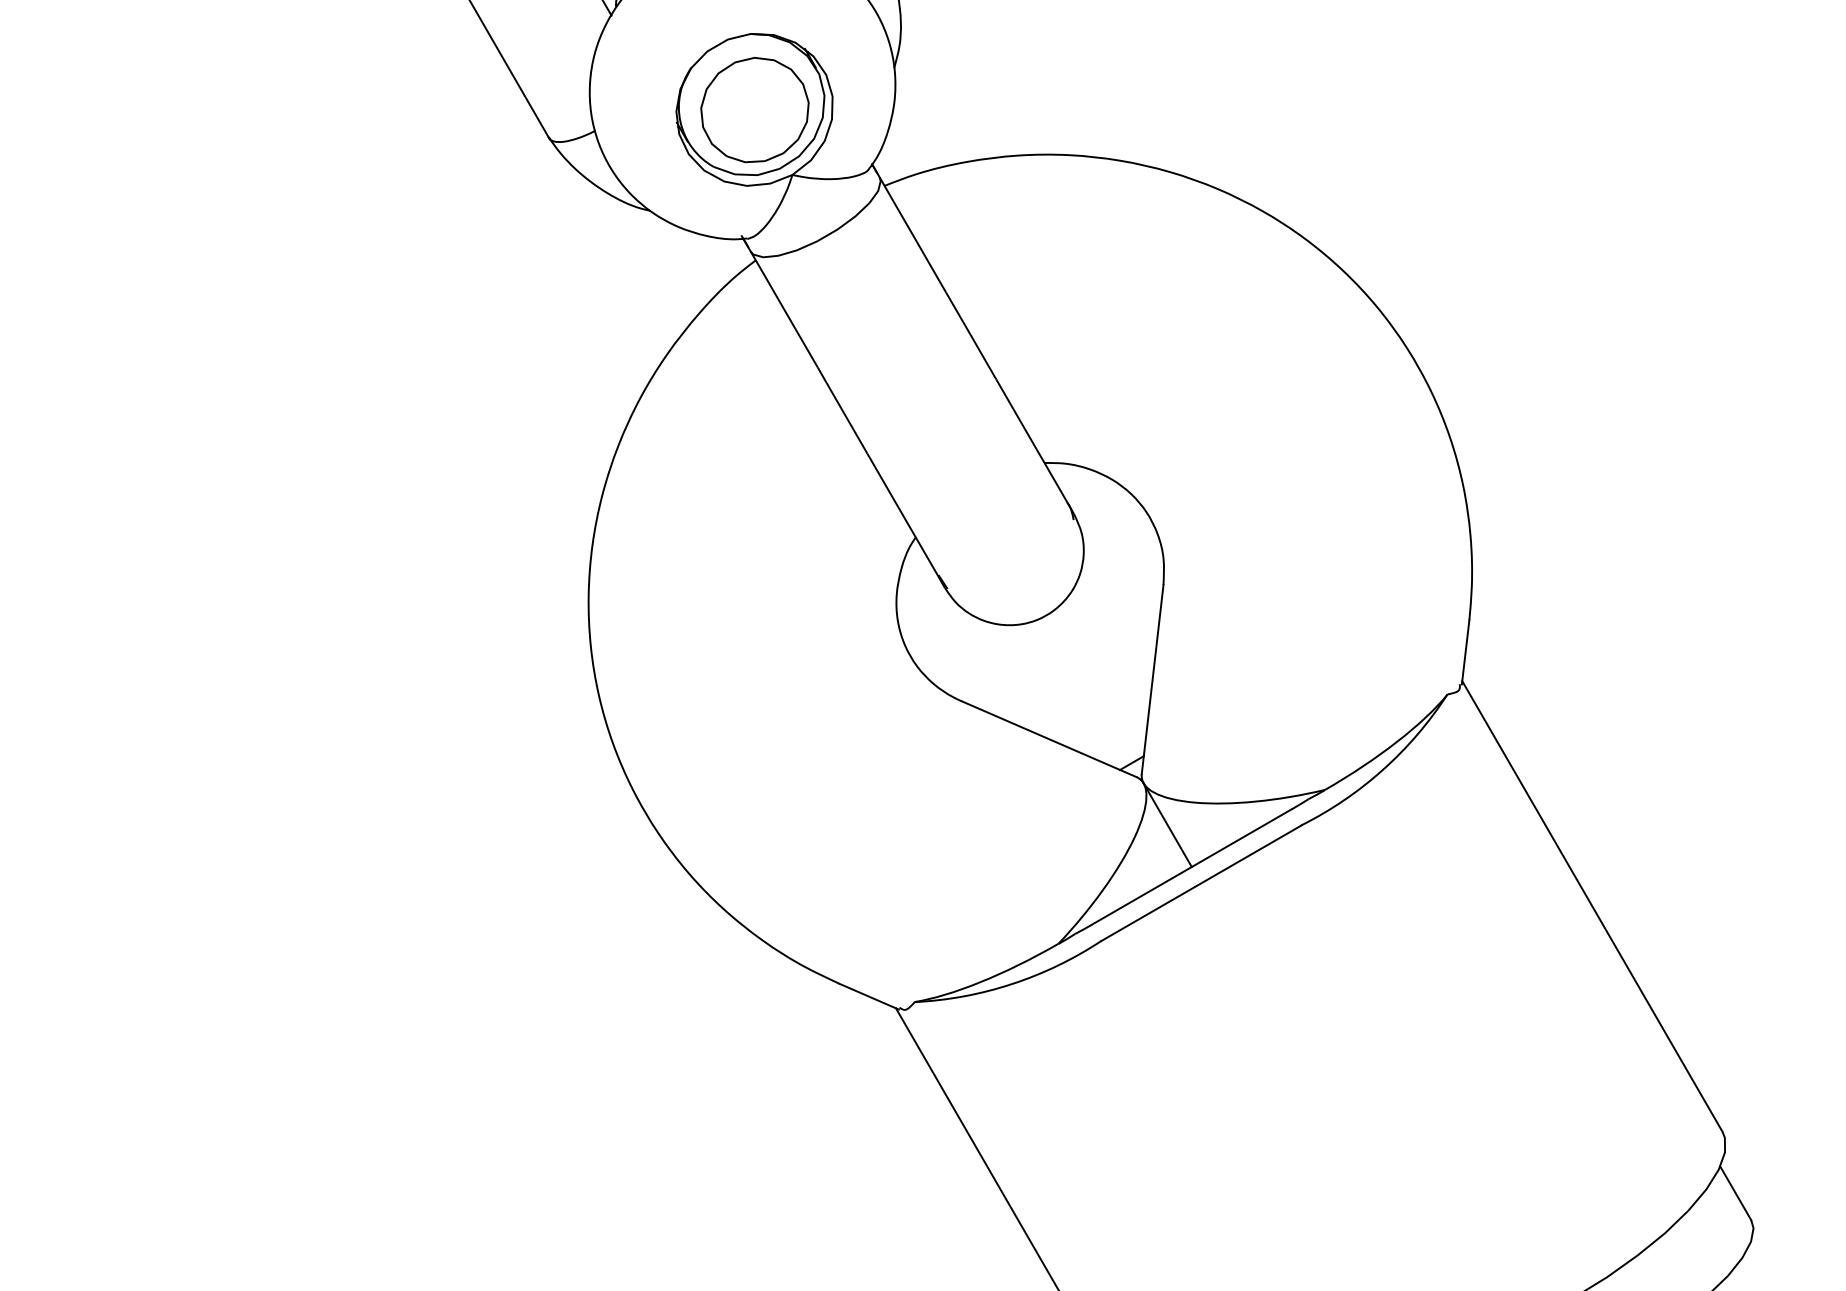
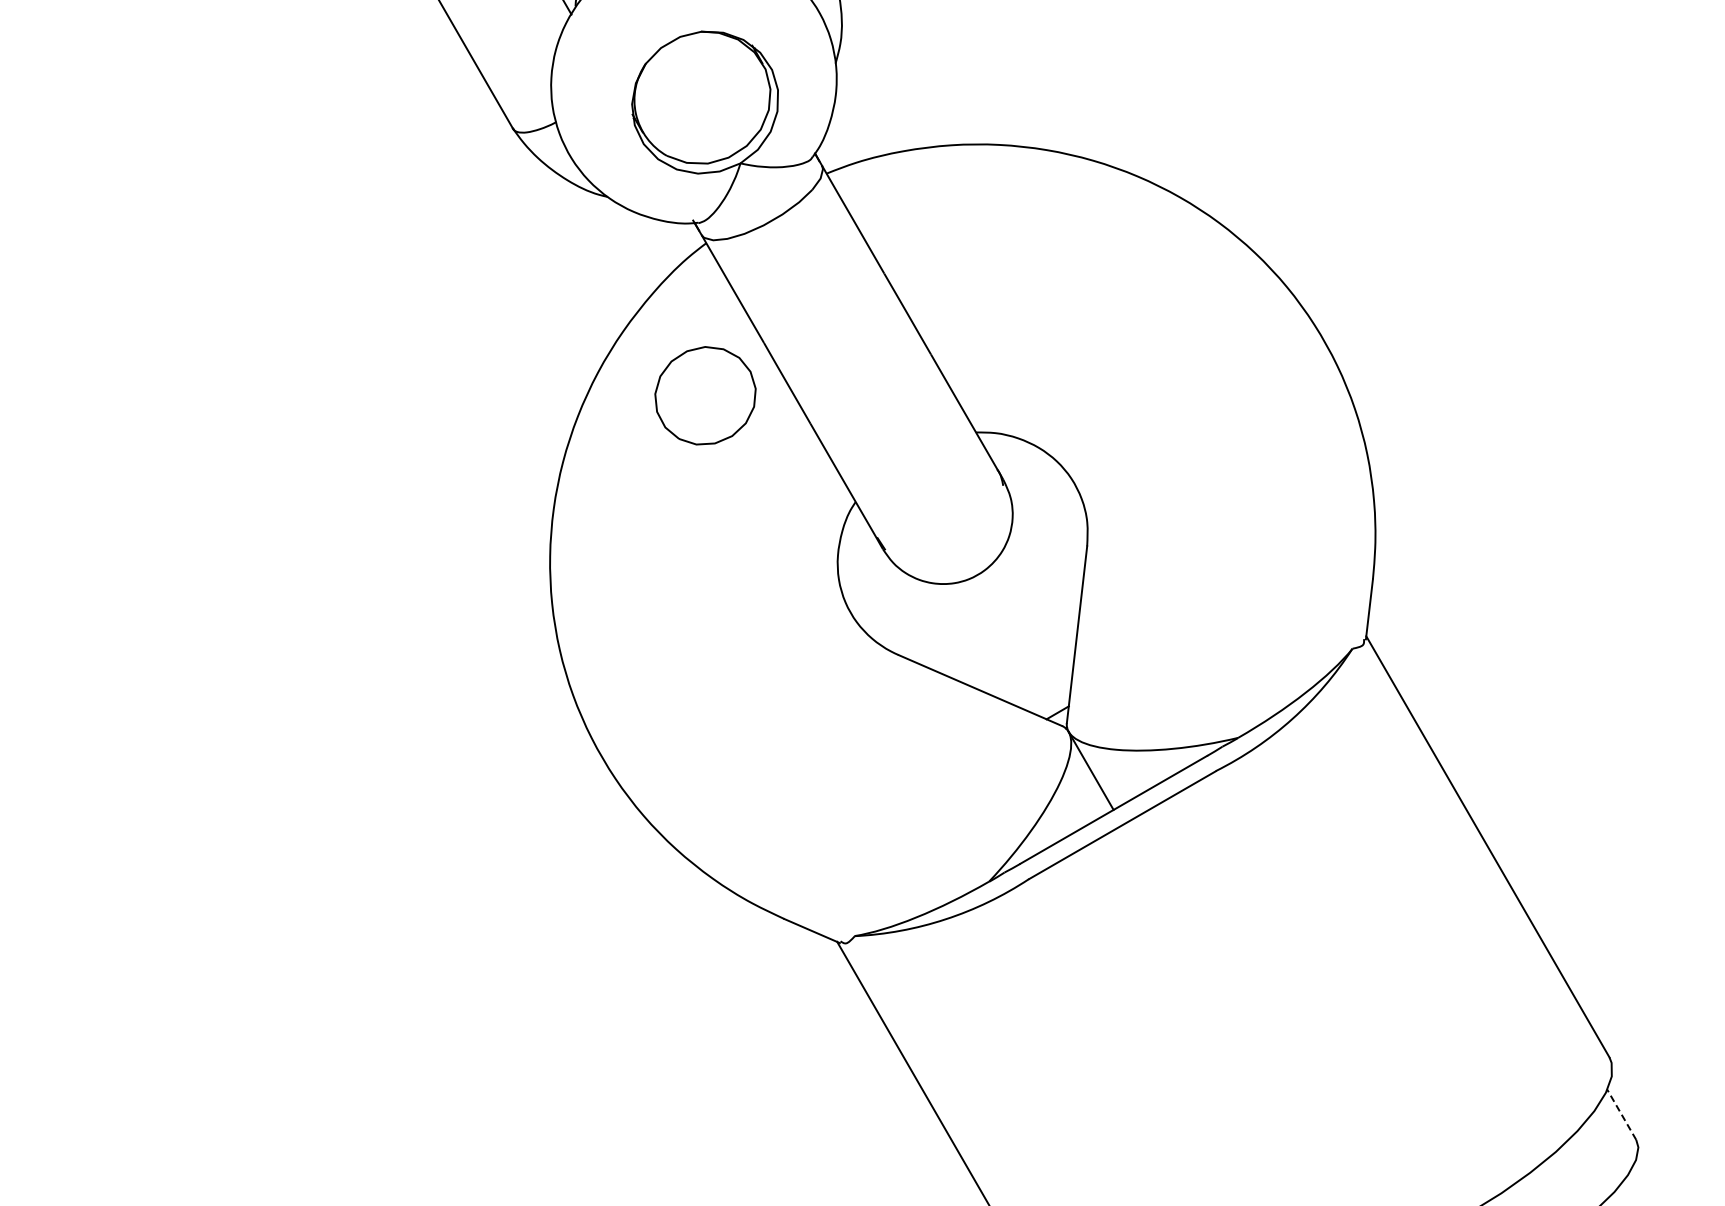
part: (754, 109) -> (705, 395), moved
line: (1735, 1193) -> (1621, 1114), solid -> dashed

